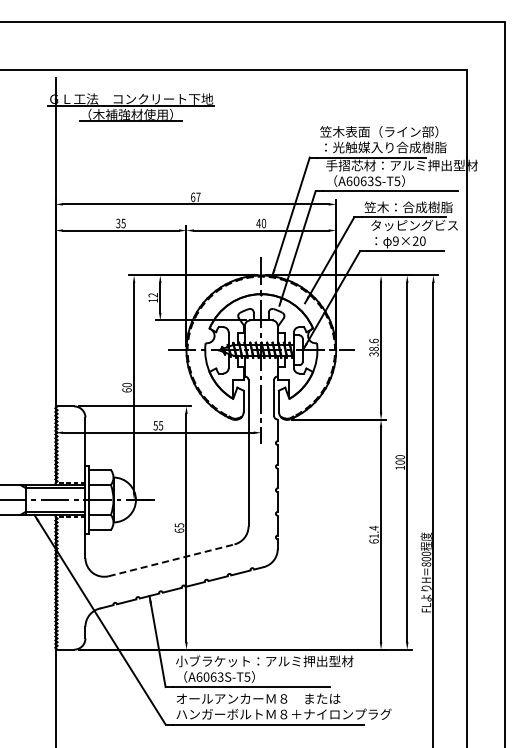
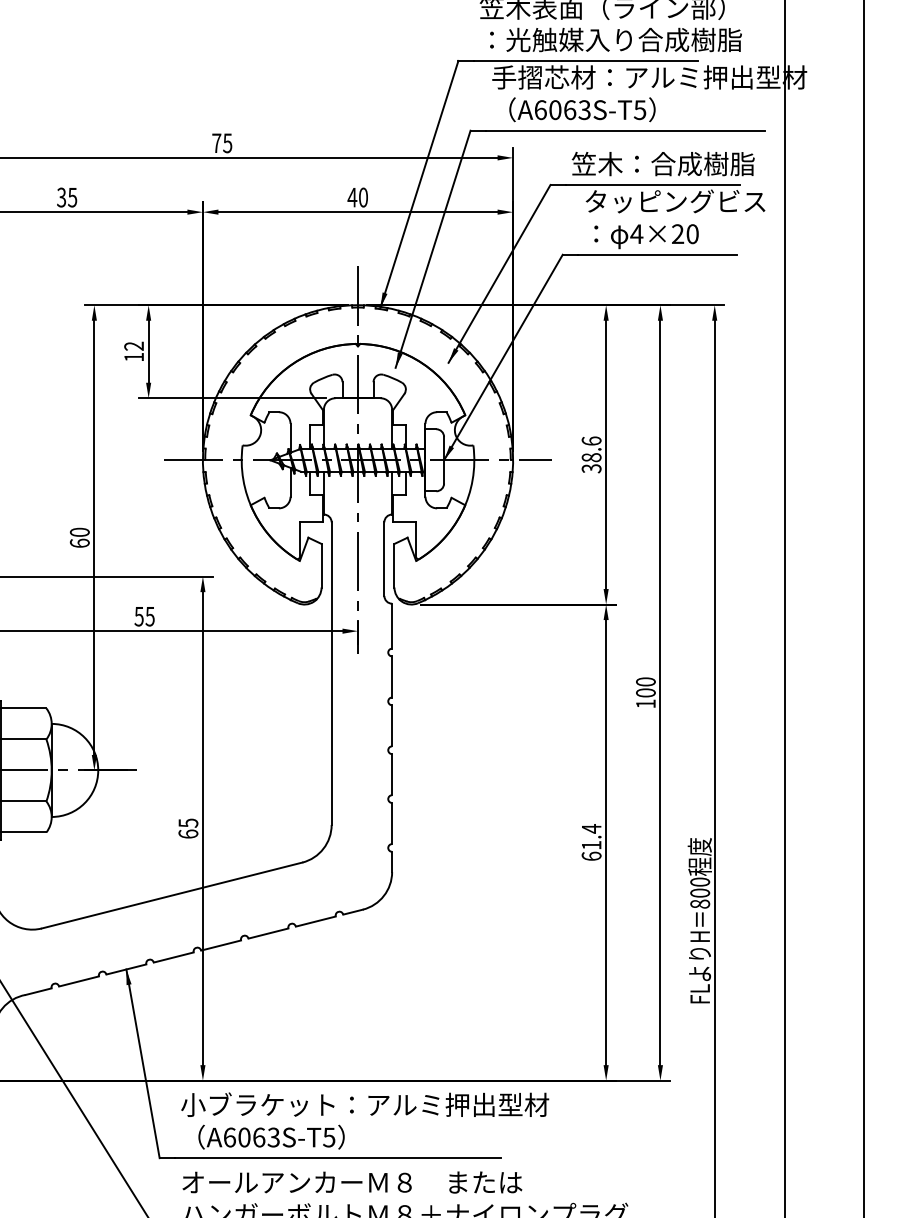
text: (195, 197) -> (221, 143), 67 -> 75
text: (395, 240) -> (636, 232), 9×20 -> 4×20
line: (171, 560) -> (171, 895), dashed -> solid

